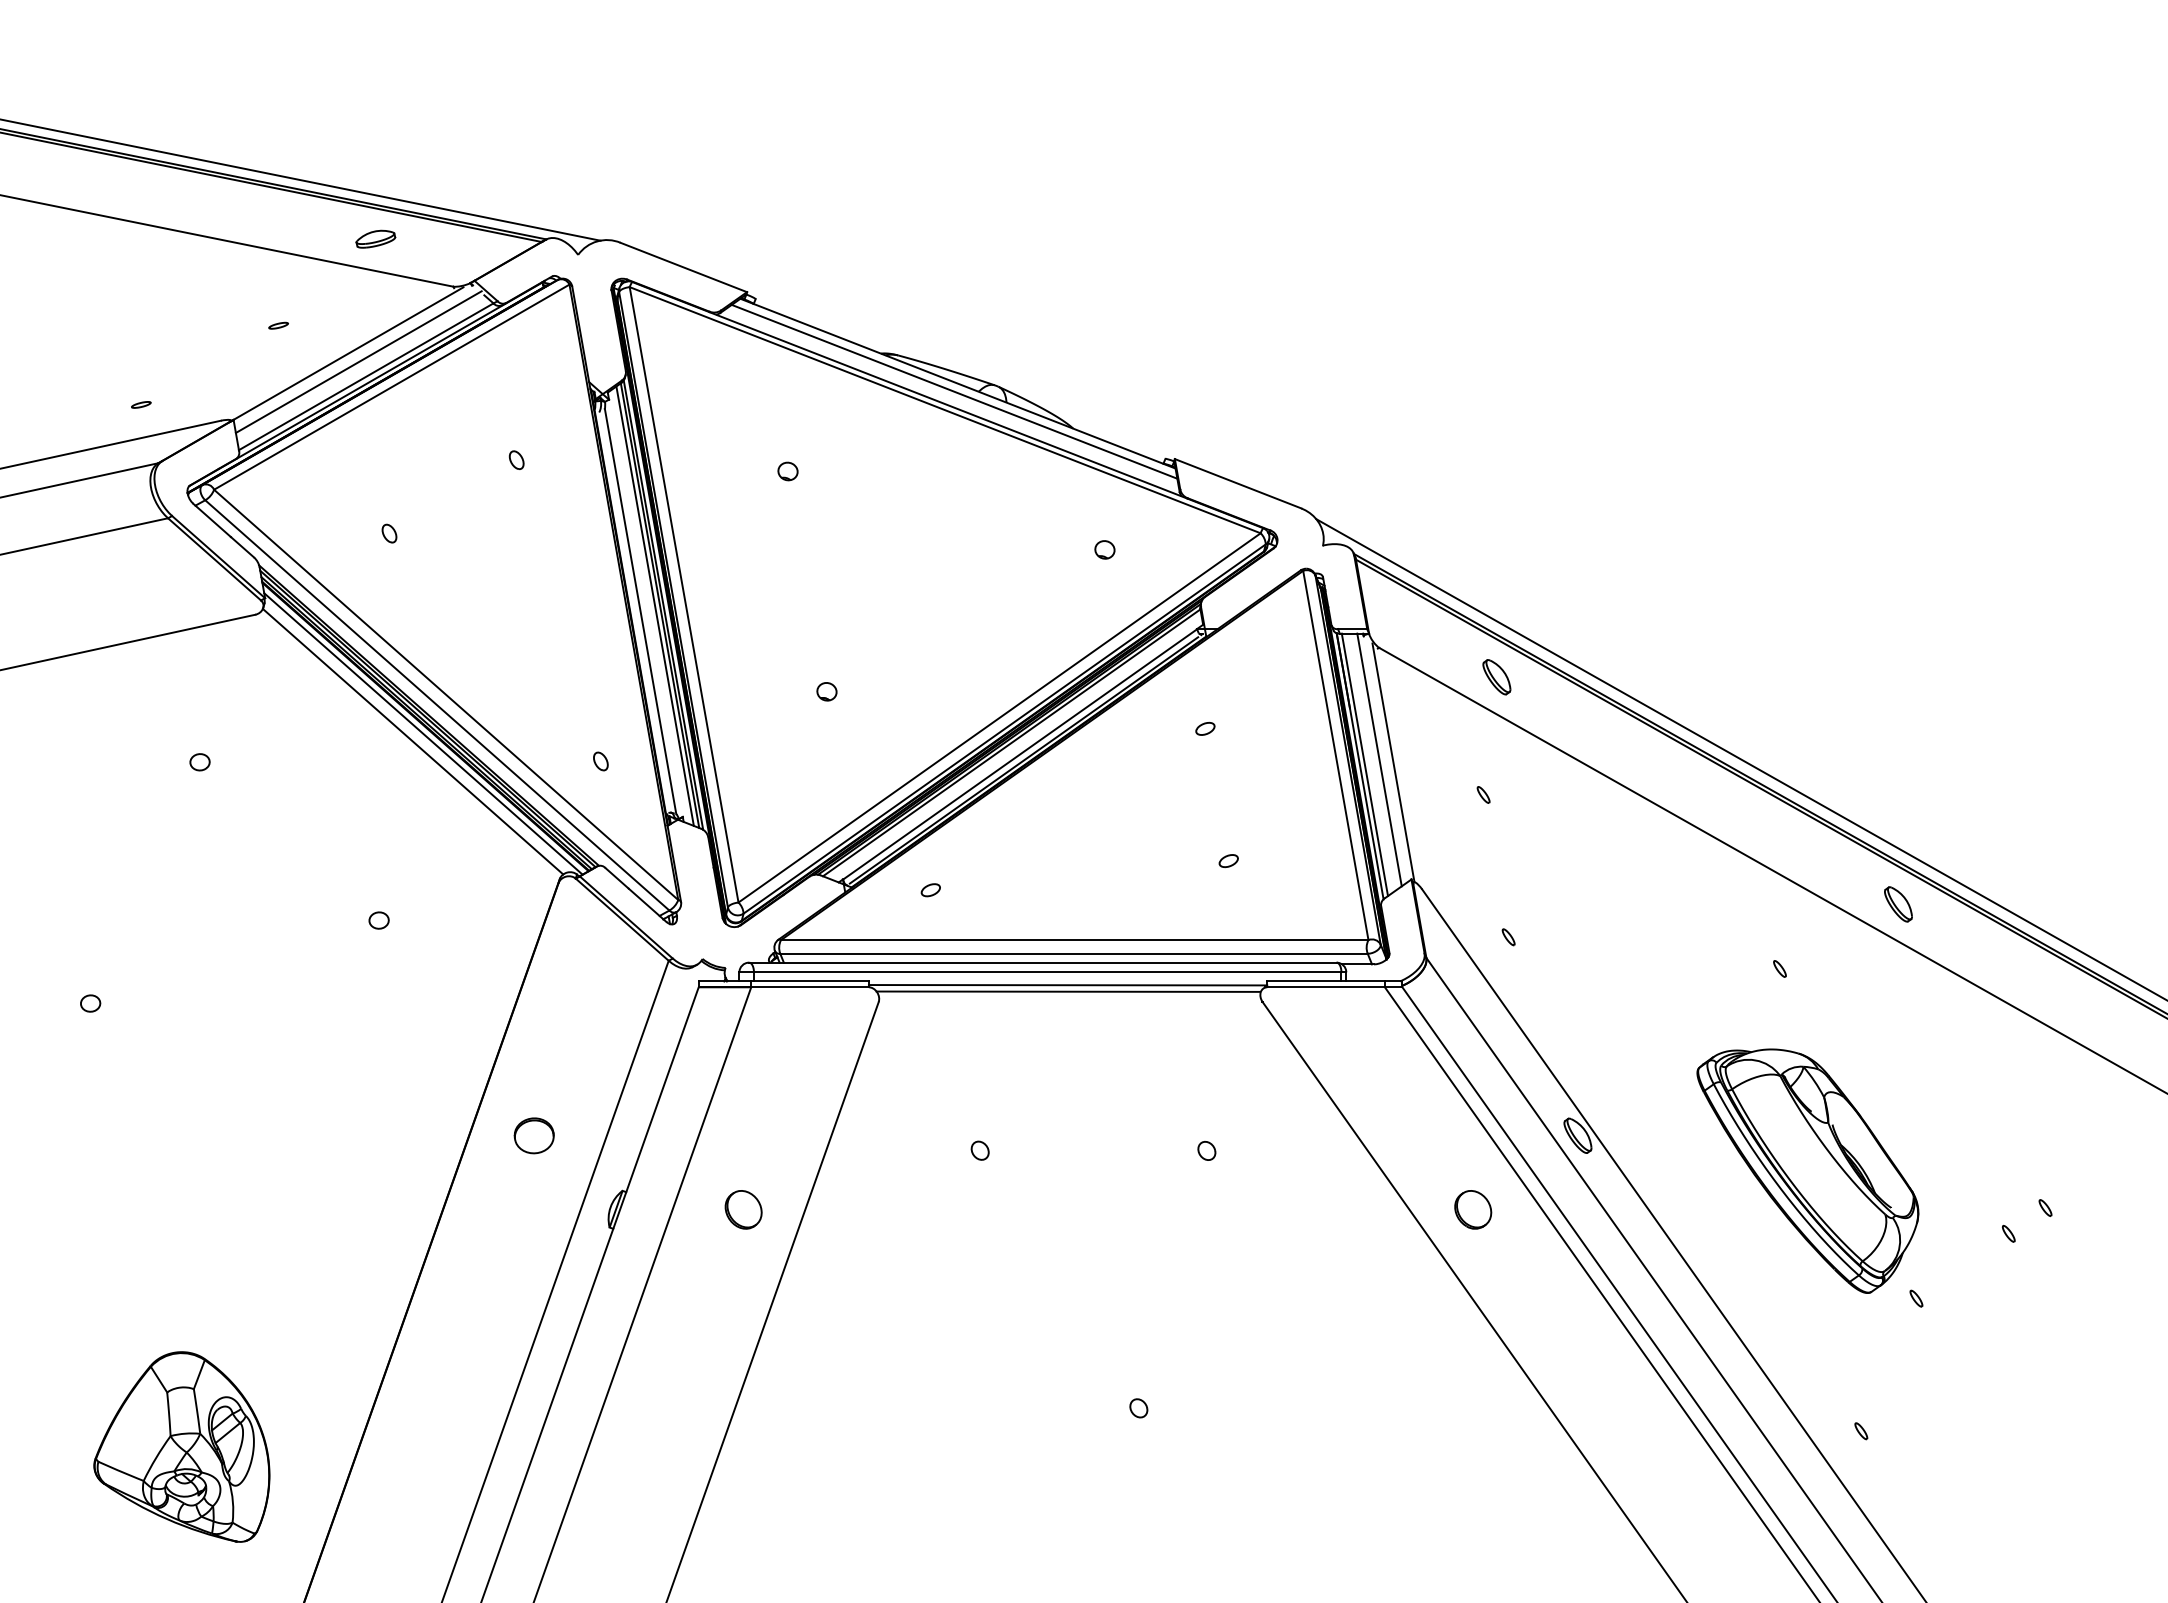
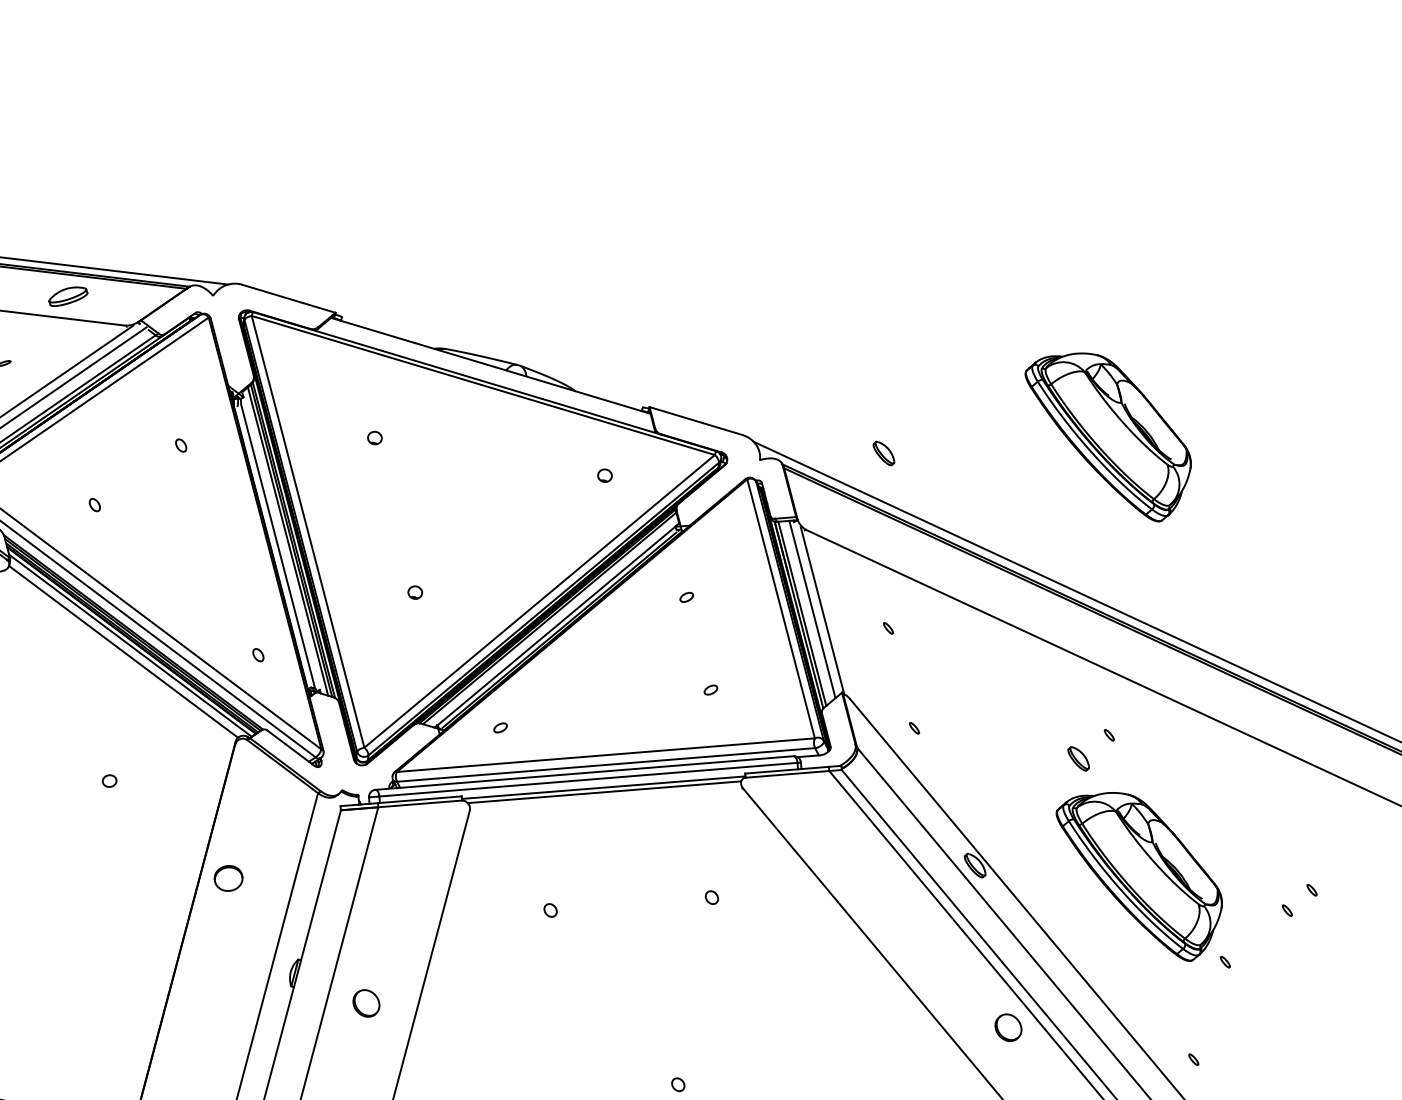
part: (375, 238) -> (68, 295), size x1.4
line: (954, 391) -> (488, 371), removed
part: (1813, 553) -> (1109, 437), added
part: (1496, 677) -> (883, 453), moved
part: (1898, 904) -> (1078, 758), moved
part: (533, 1135) -> (228, 878), moved
part: (743, 1209) -> (366, 1003), moved
part: (1473, 1209) -> (1008, 1027), moved

